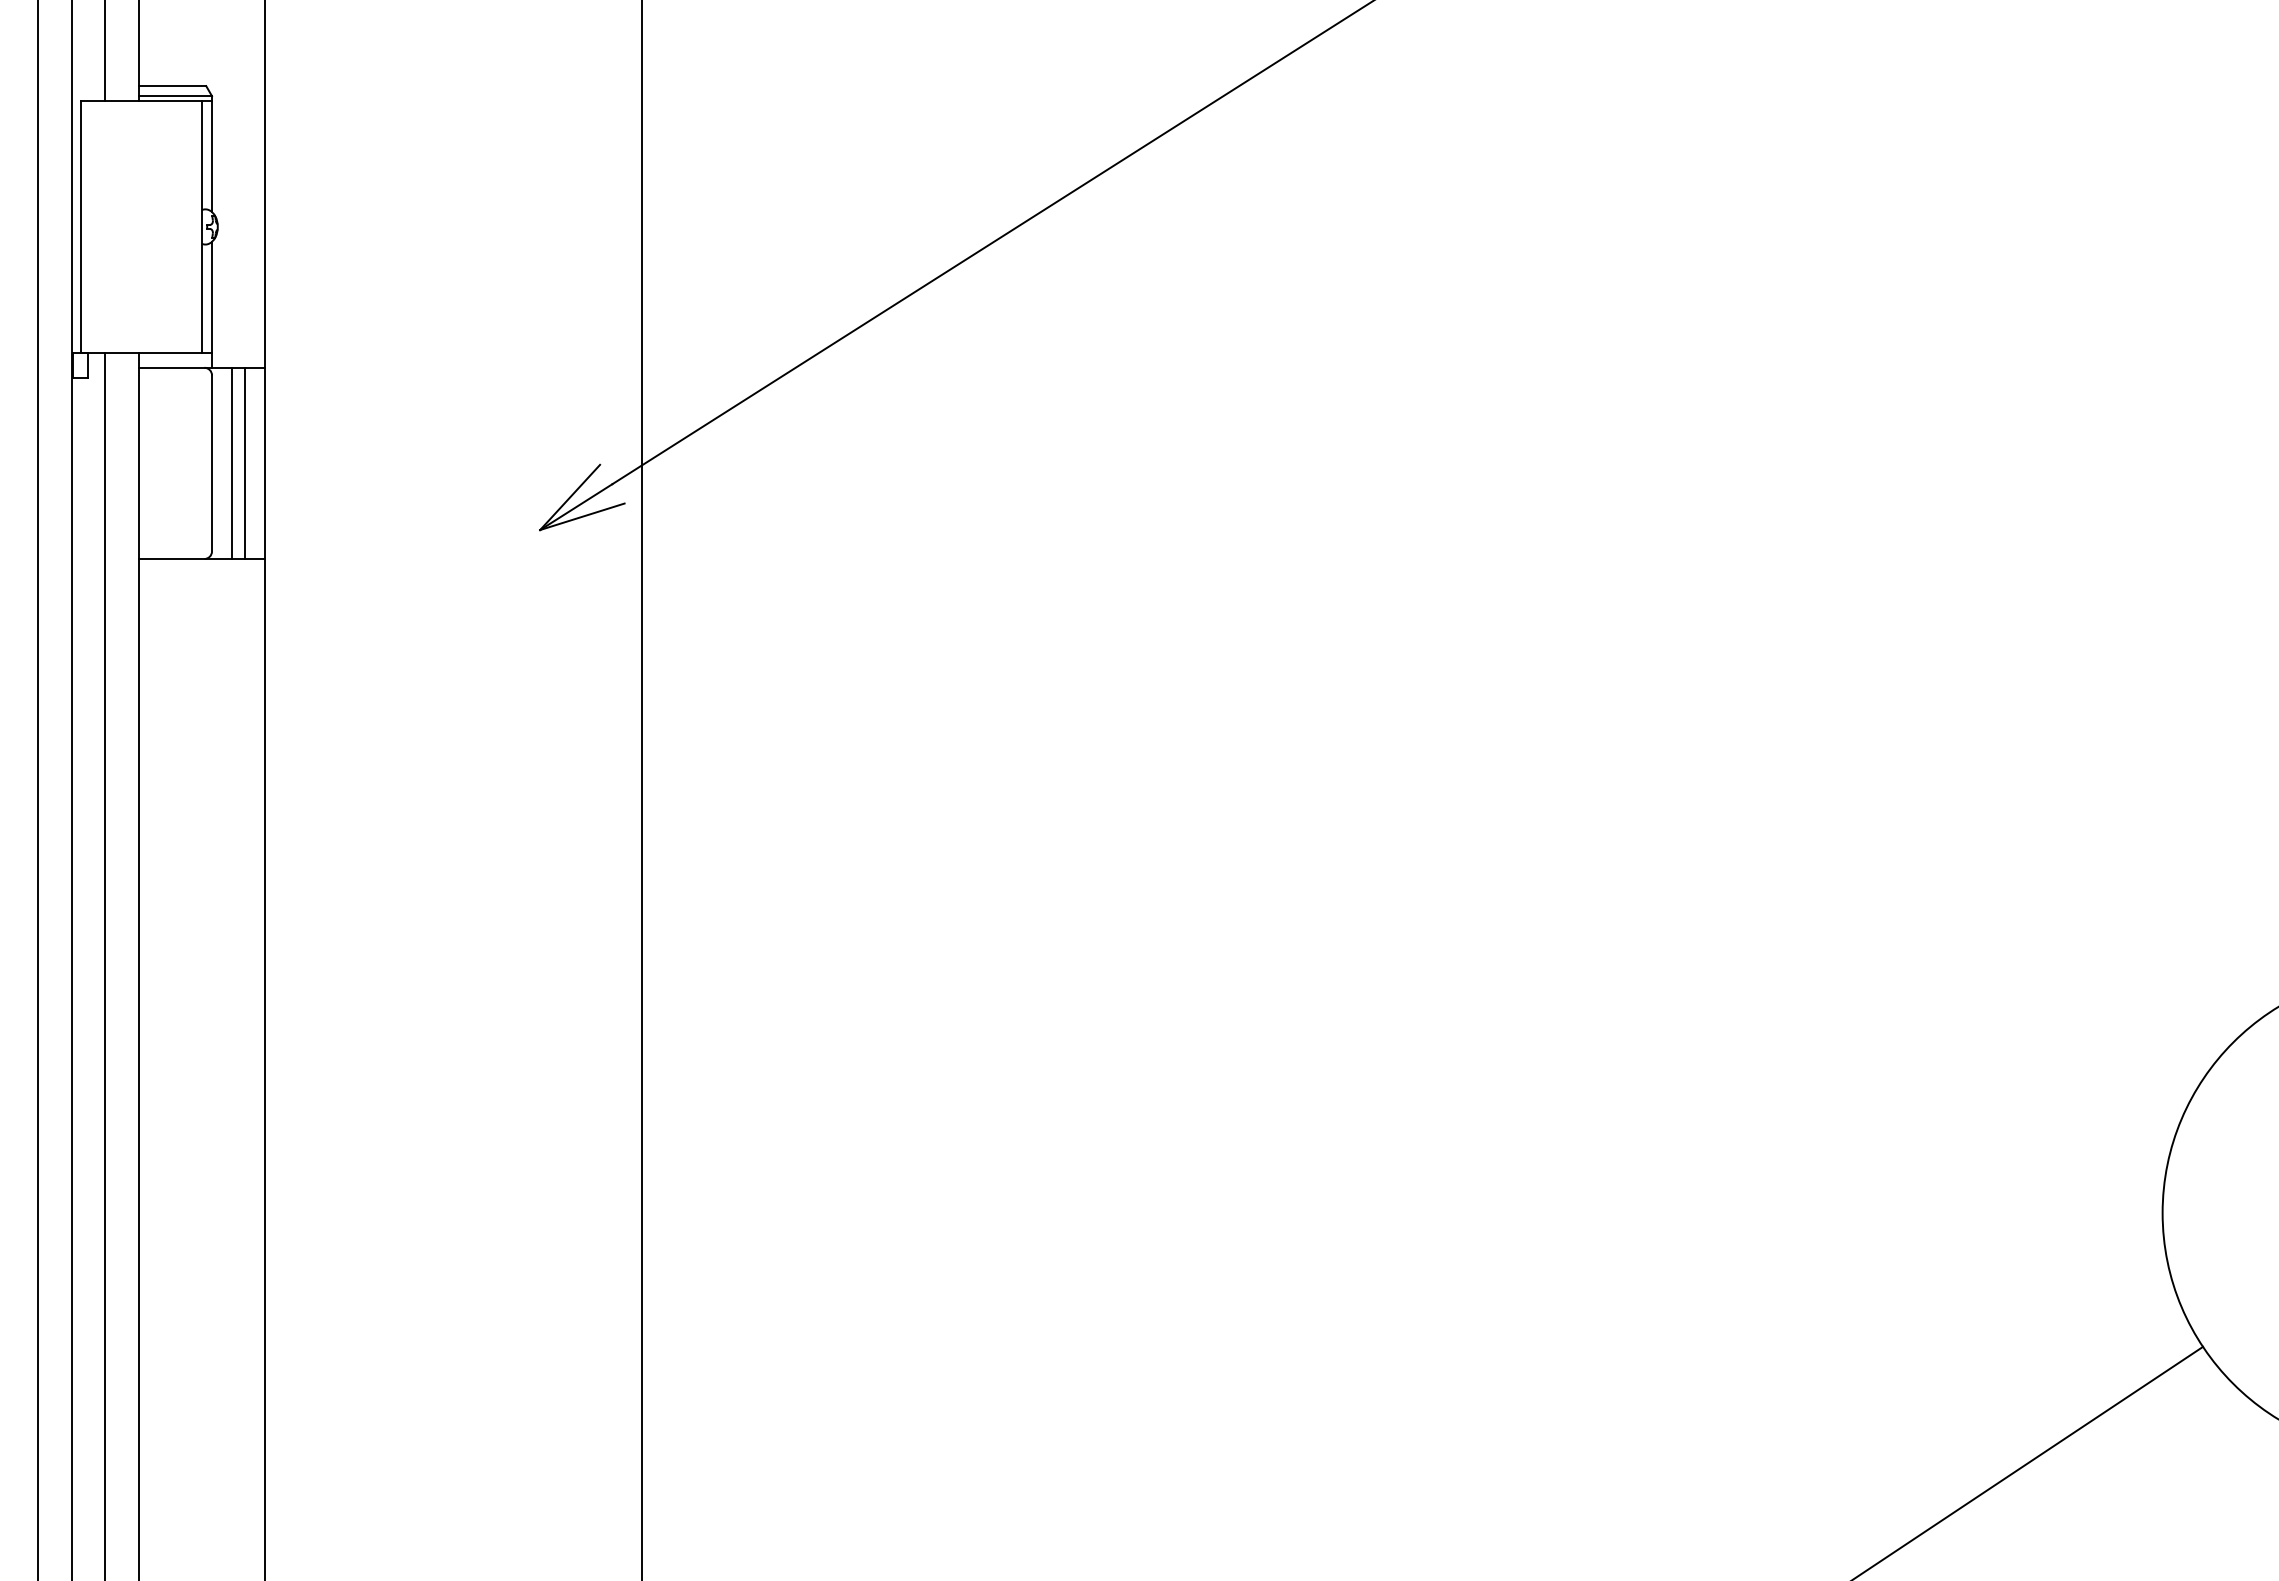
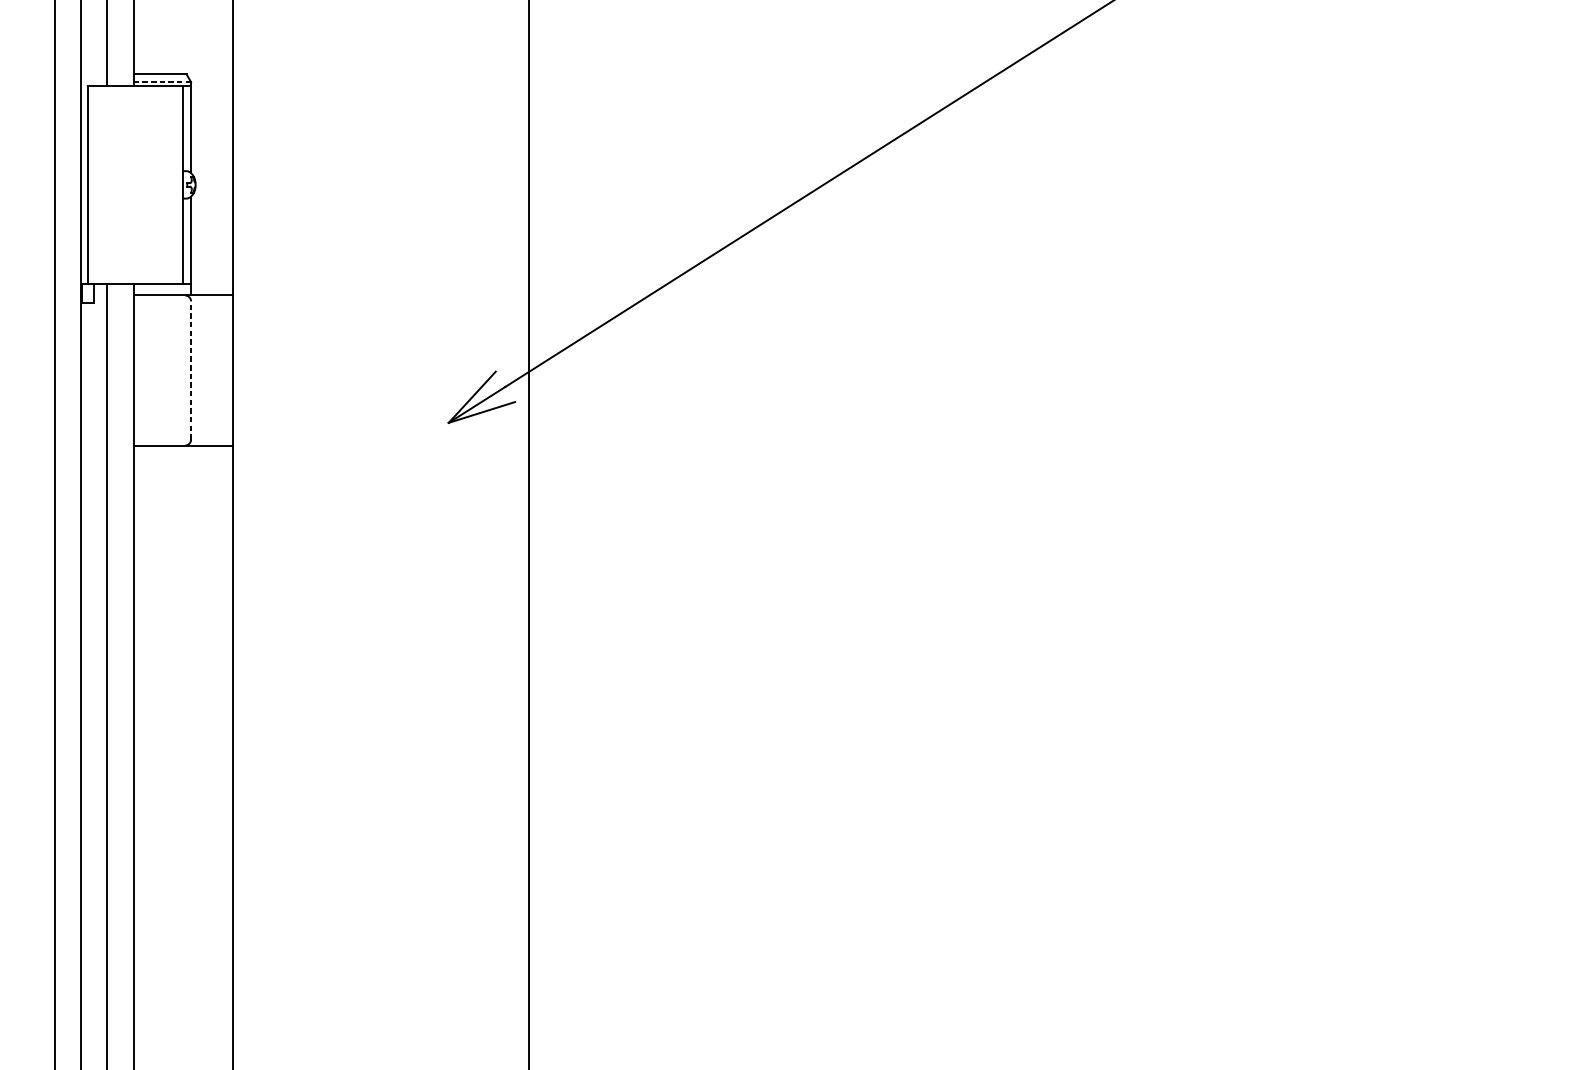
line: (175, 96) -> (162, 82), solid -> dashed
line: (212, 462) -> (191, 369), solid -> dashed
line: (232, 462) -> (207, 369), removed
line: (244, 462) -> (216, 369), removed

